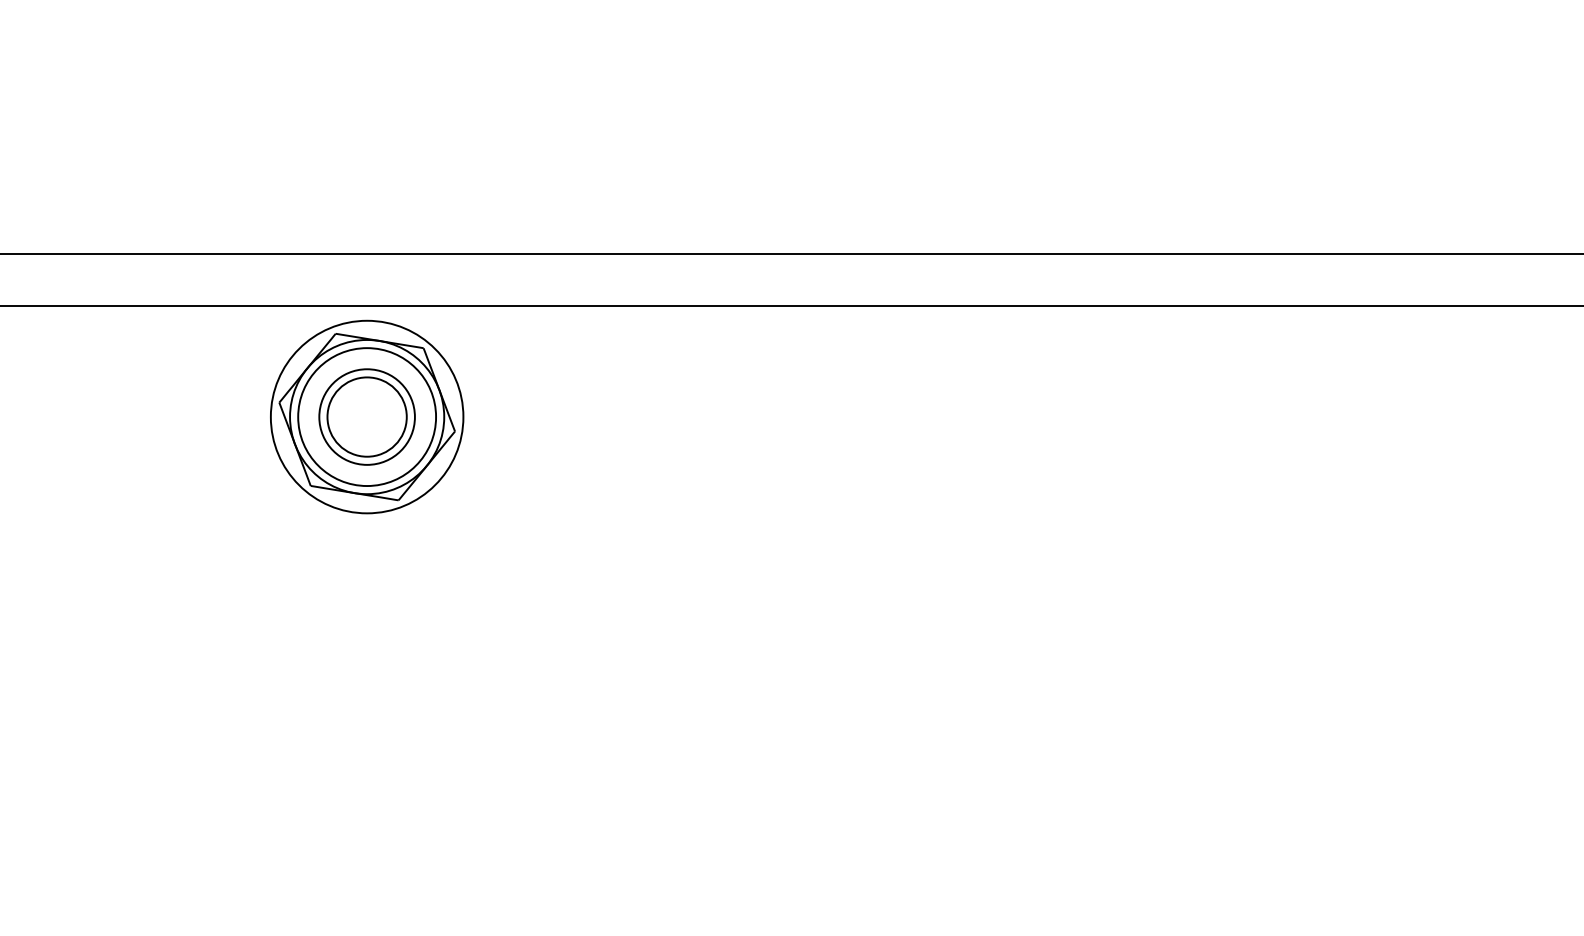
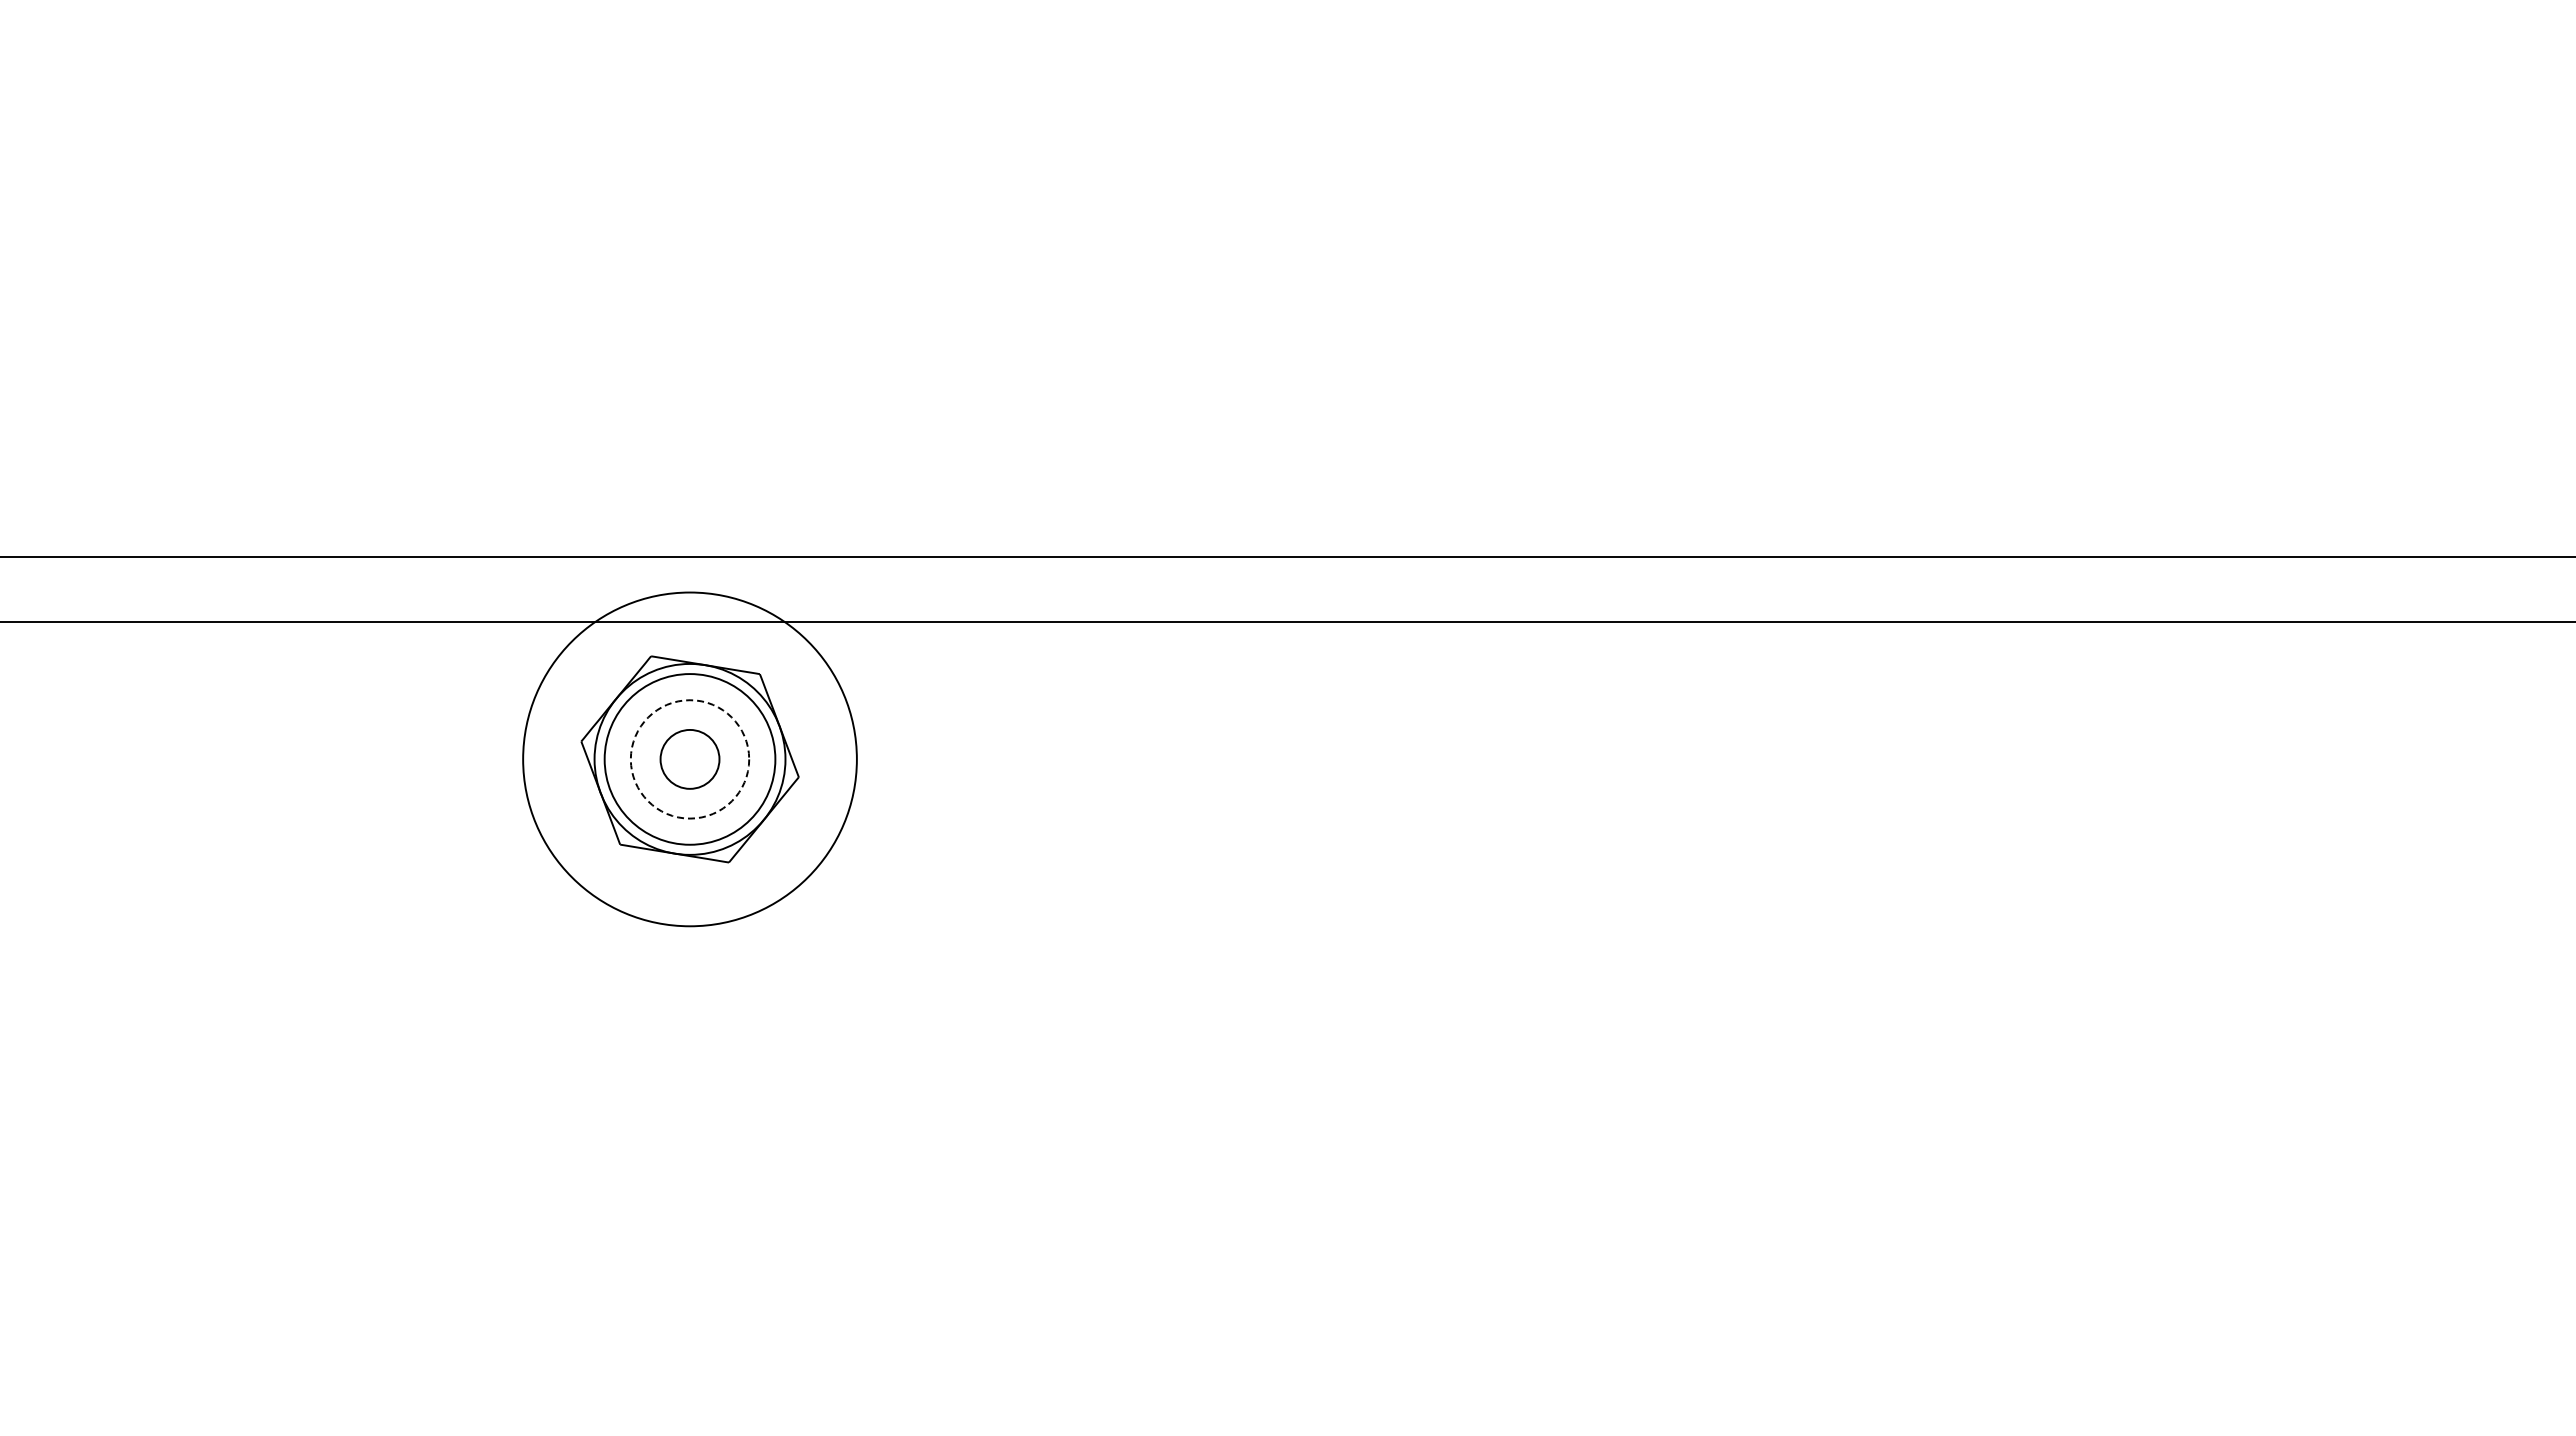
circle: (366, 417) -> (689, 759), size x0.6
circle: (366, 417) -> (689, 759), size x1.4
circle: (366, 417) -> (689, 759), solid -> dashed

